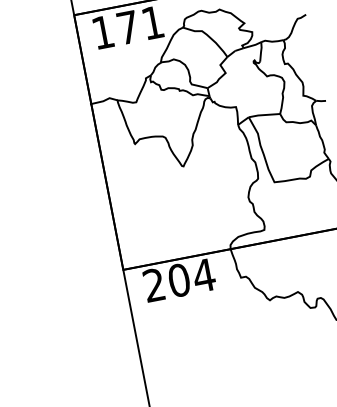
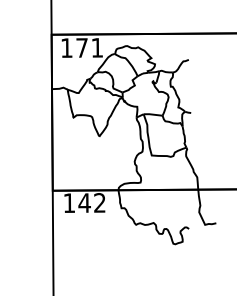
text: (179, 281) -> (84, 203), 204 -> 142

